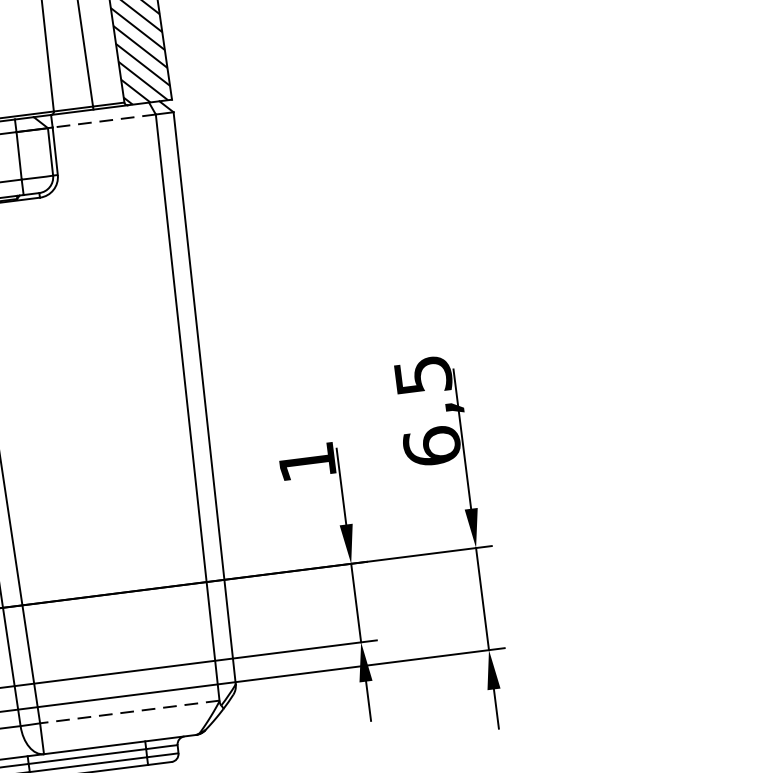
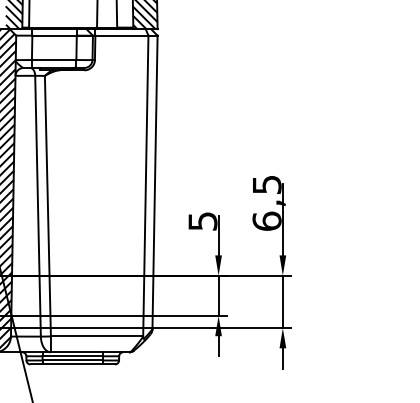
line: (103, 120) -> (121, 35), dashed -> solid
text: (306, 462) -> (202, 221), 1 -> 5
line: (128, 712) -> (96, 336), dashed -> solid

